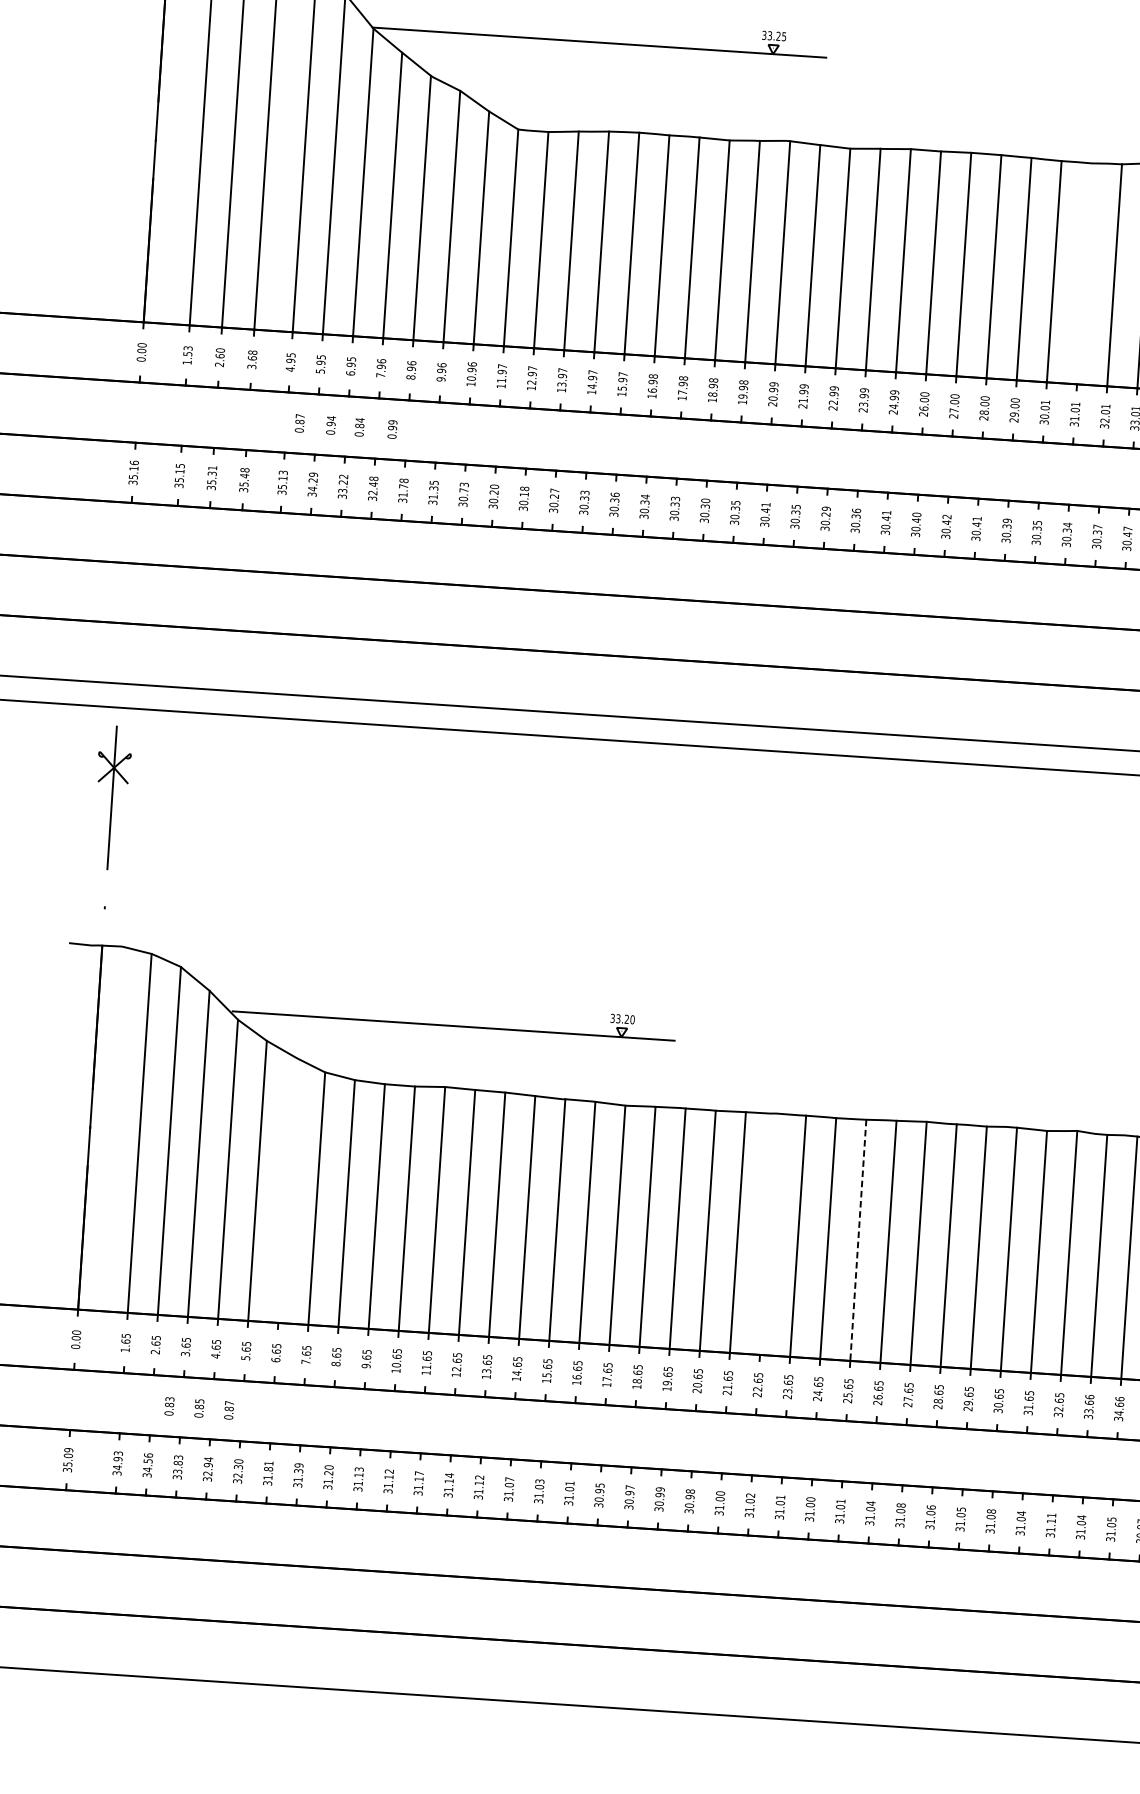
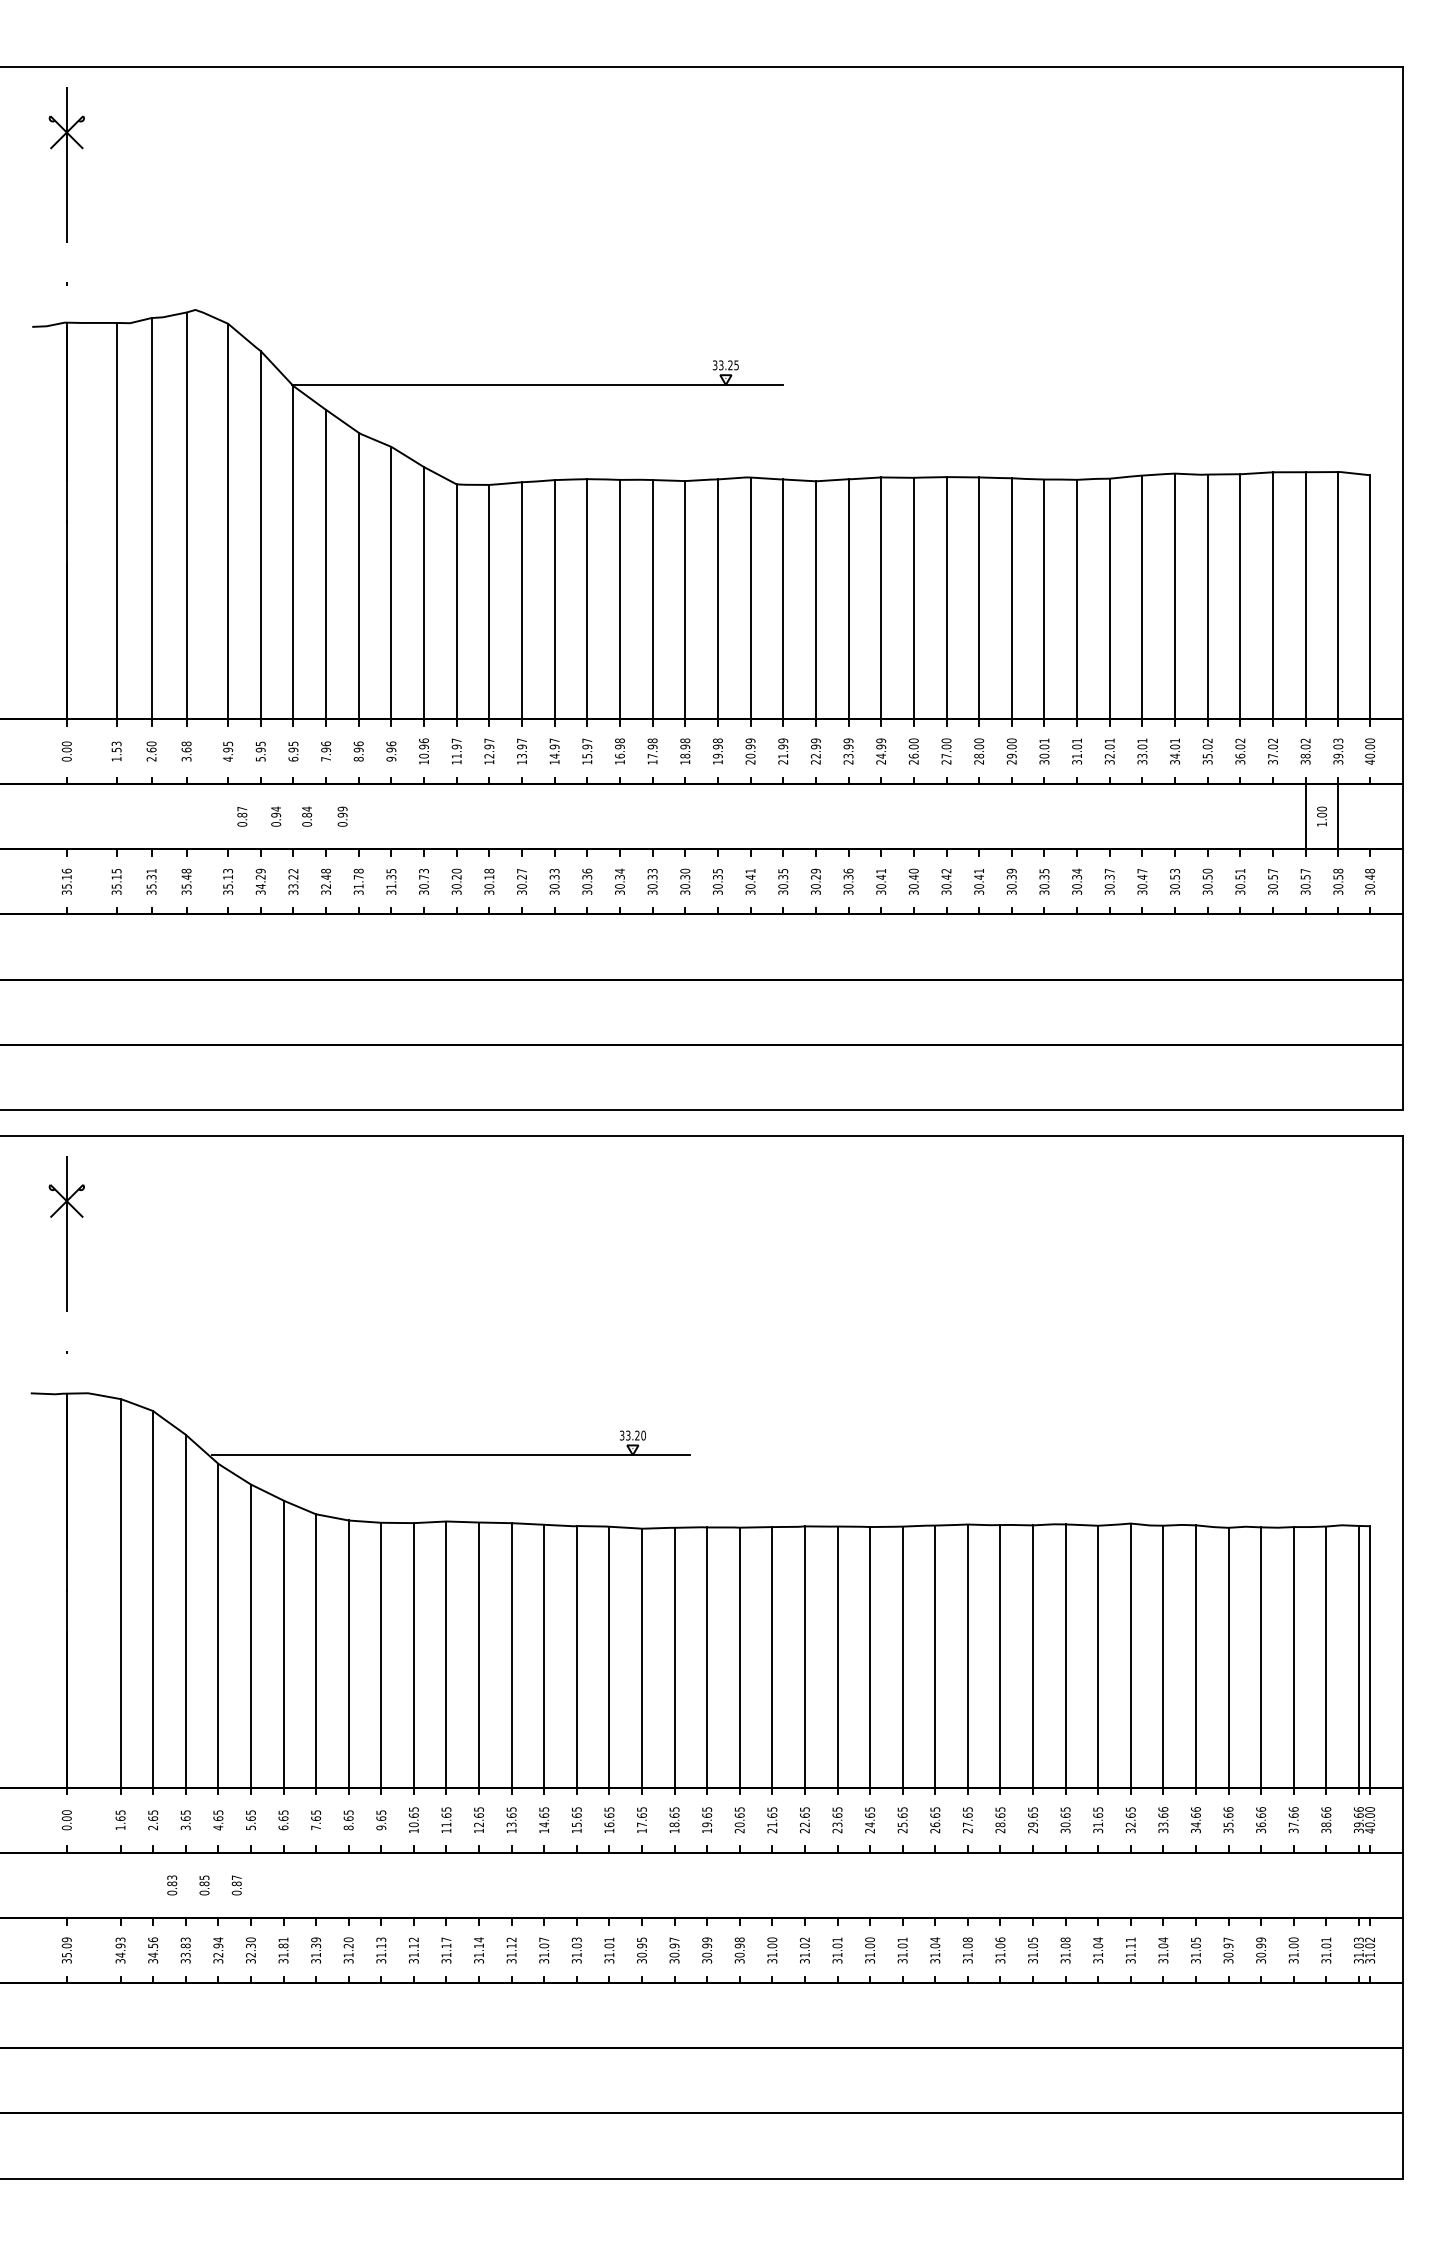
line: (1084, 273) -> (1077, 599), added
line: (287, 1189) -> (283, 1643), added
line: (767, 1233) -> (804, 1656), added
line: (858, 1240) -> (902, 1657), dashed -> solid

